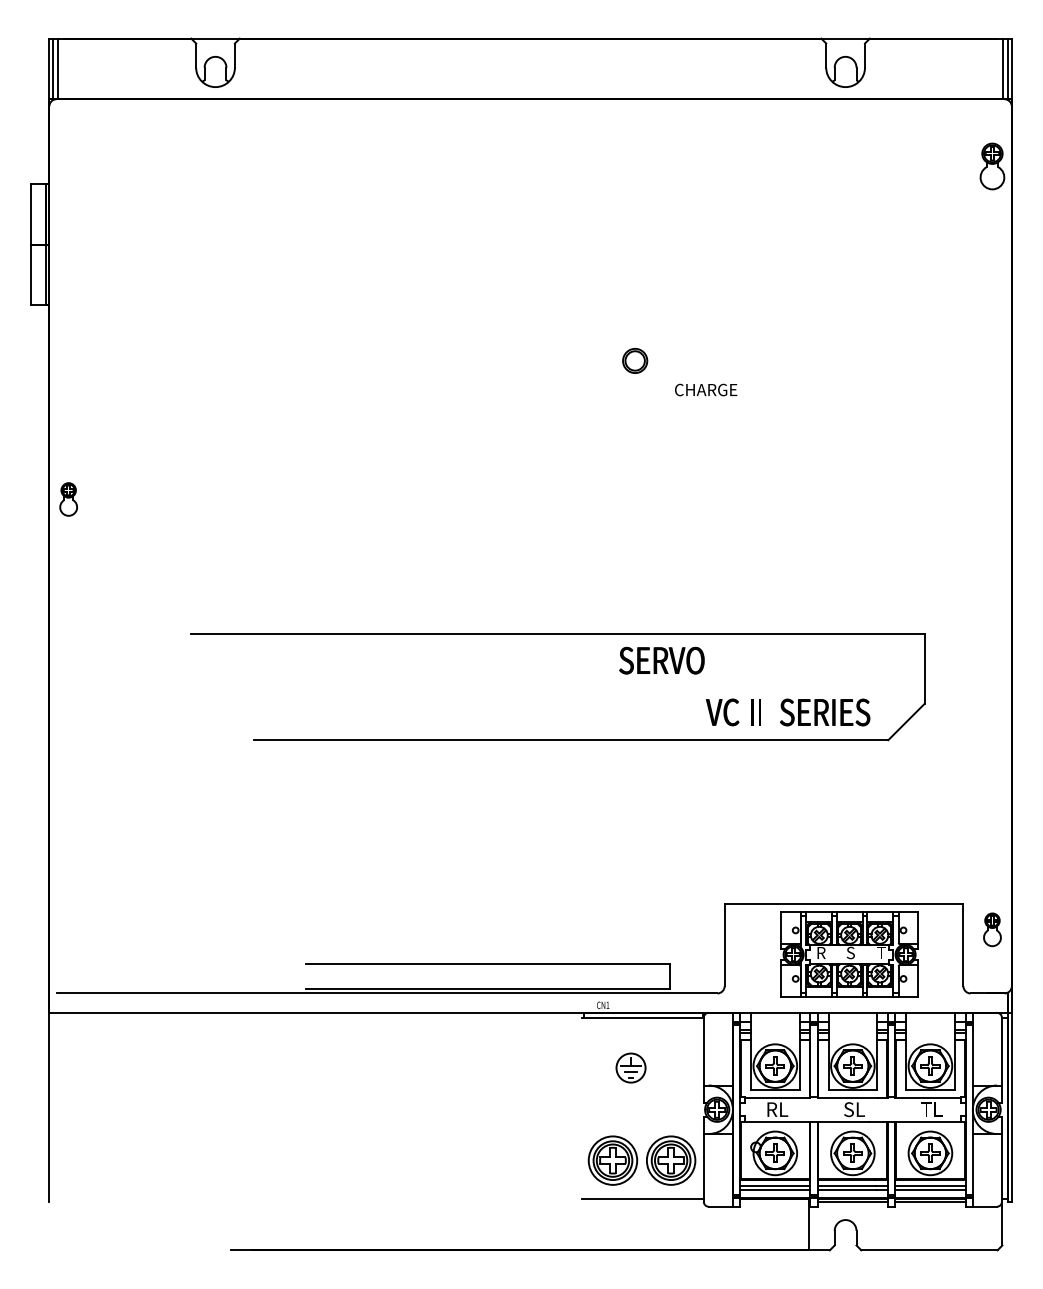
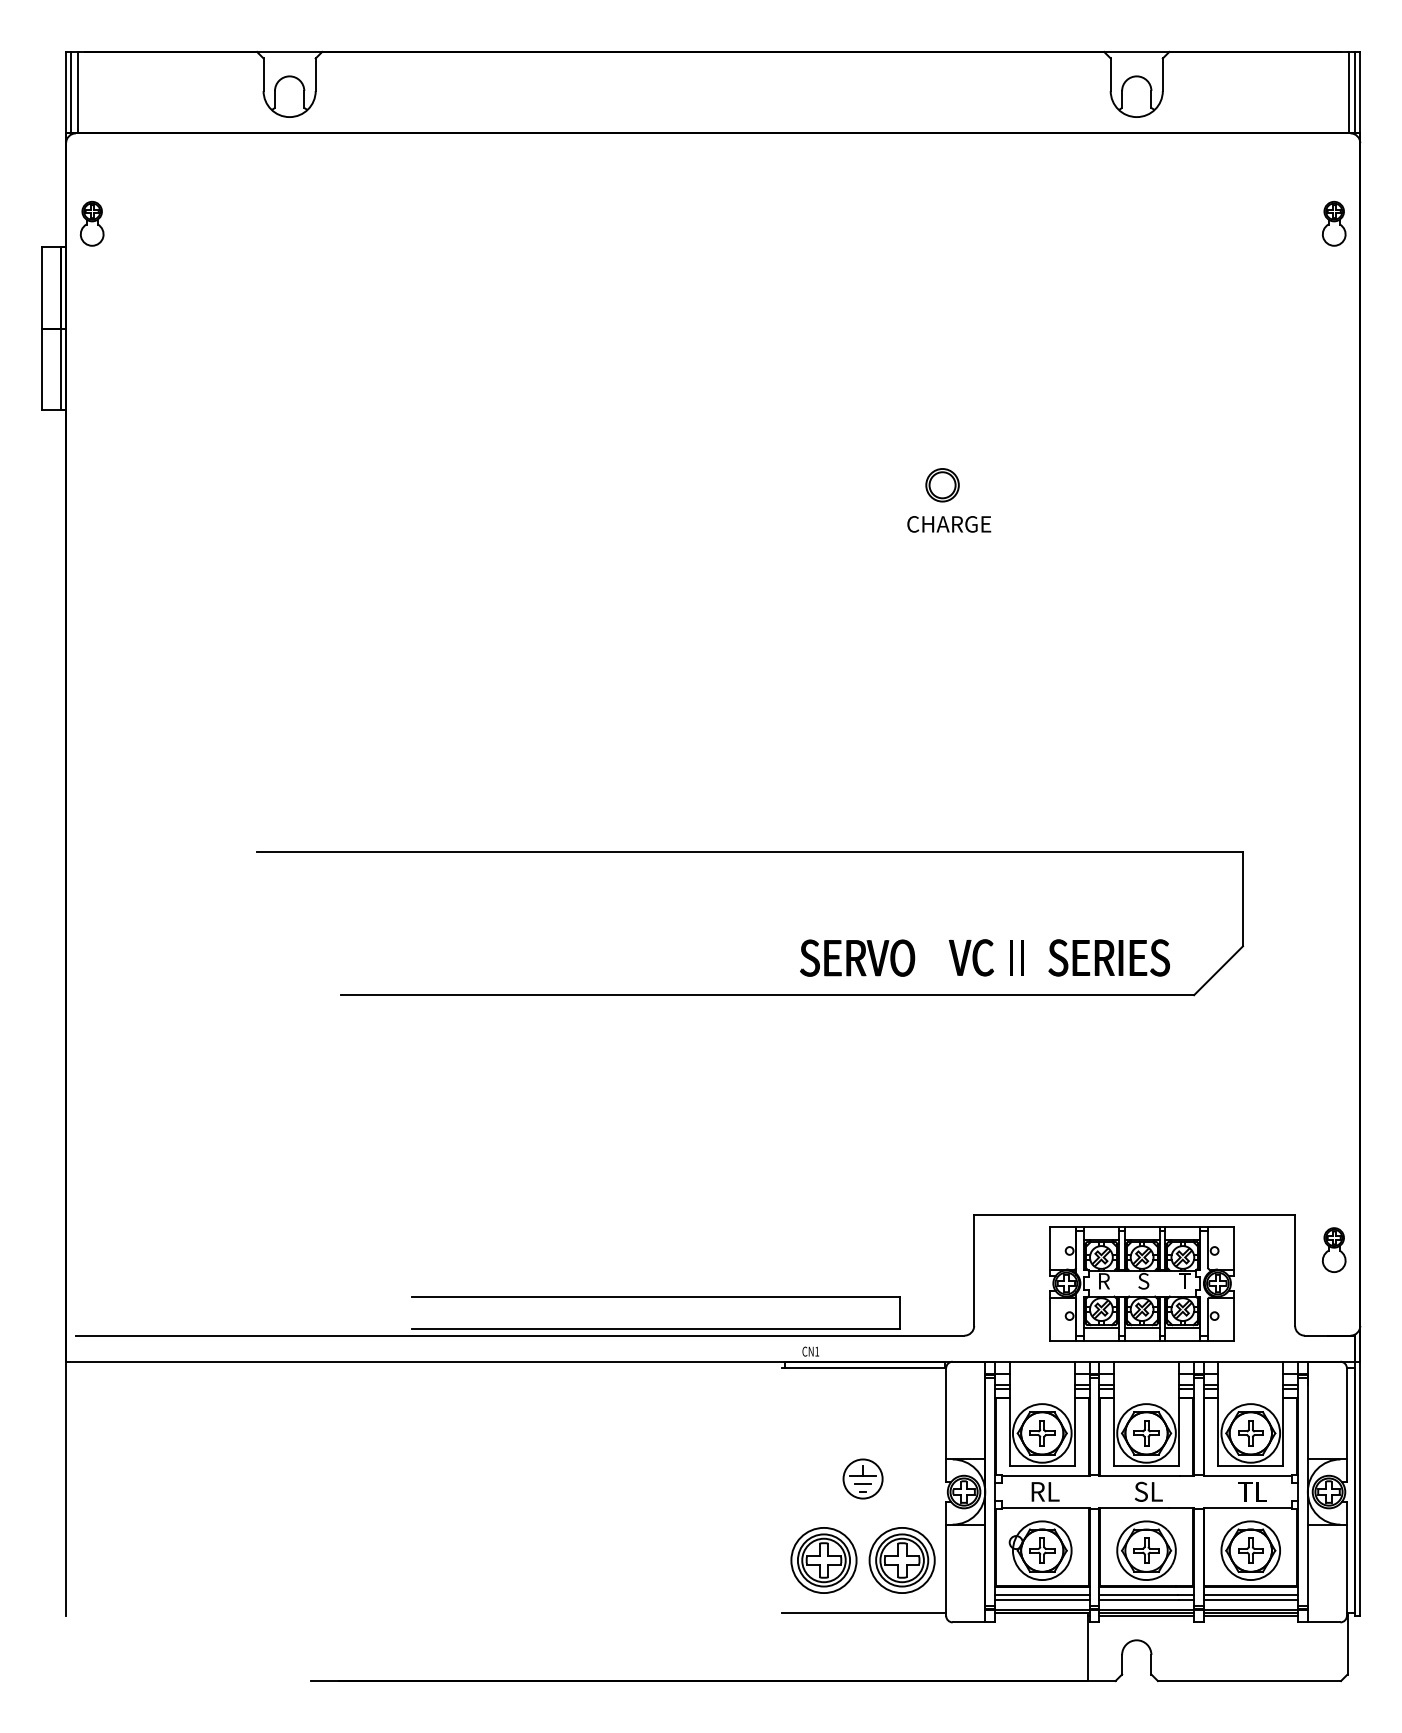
part: (992, 166) -> (1334, 223), size x0.71
part: (635, 360) -> (943, 484), moved
part: (68, 499) -> (91, 223), moved
text: (661, 660) -> (856, 957), moved
part: (630, 1067) -> (862, 1478), moved

